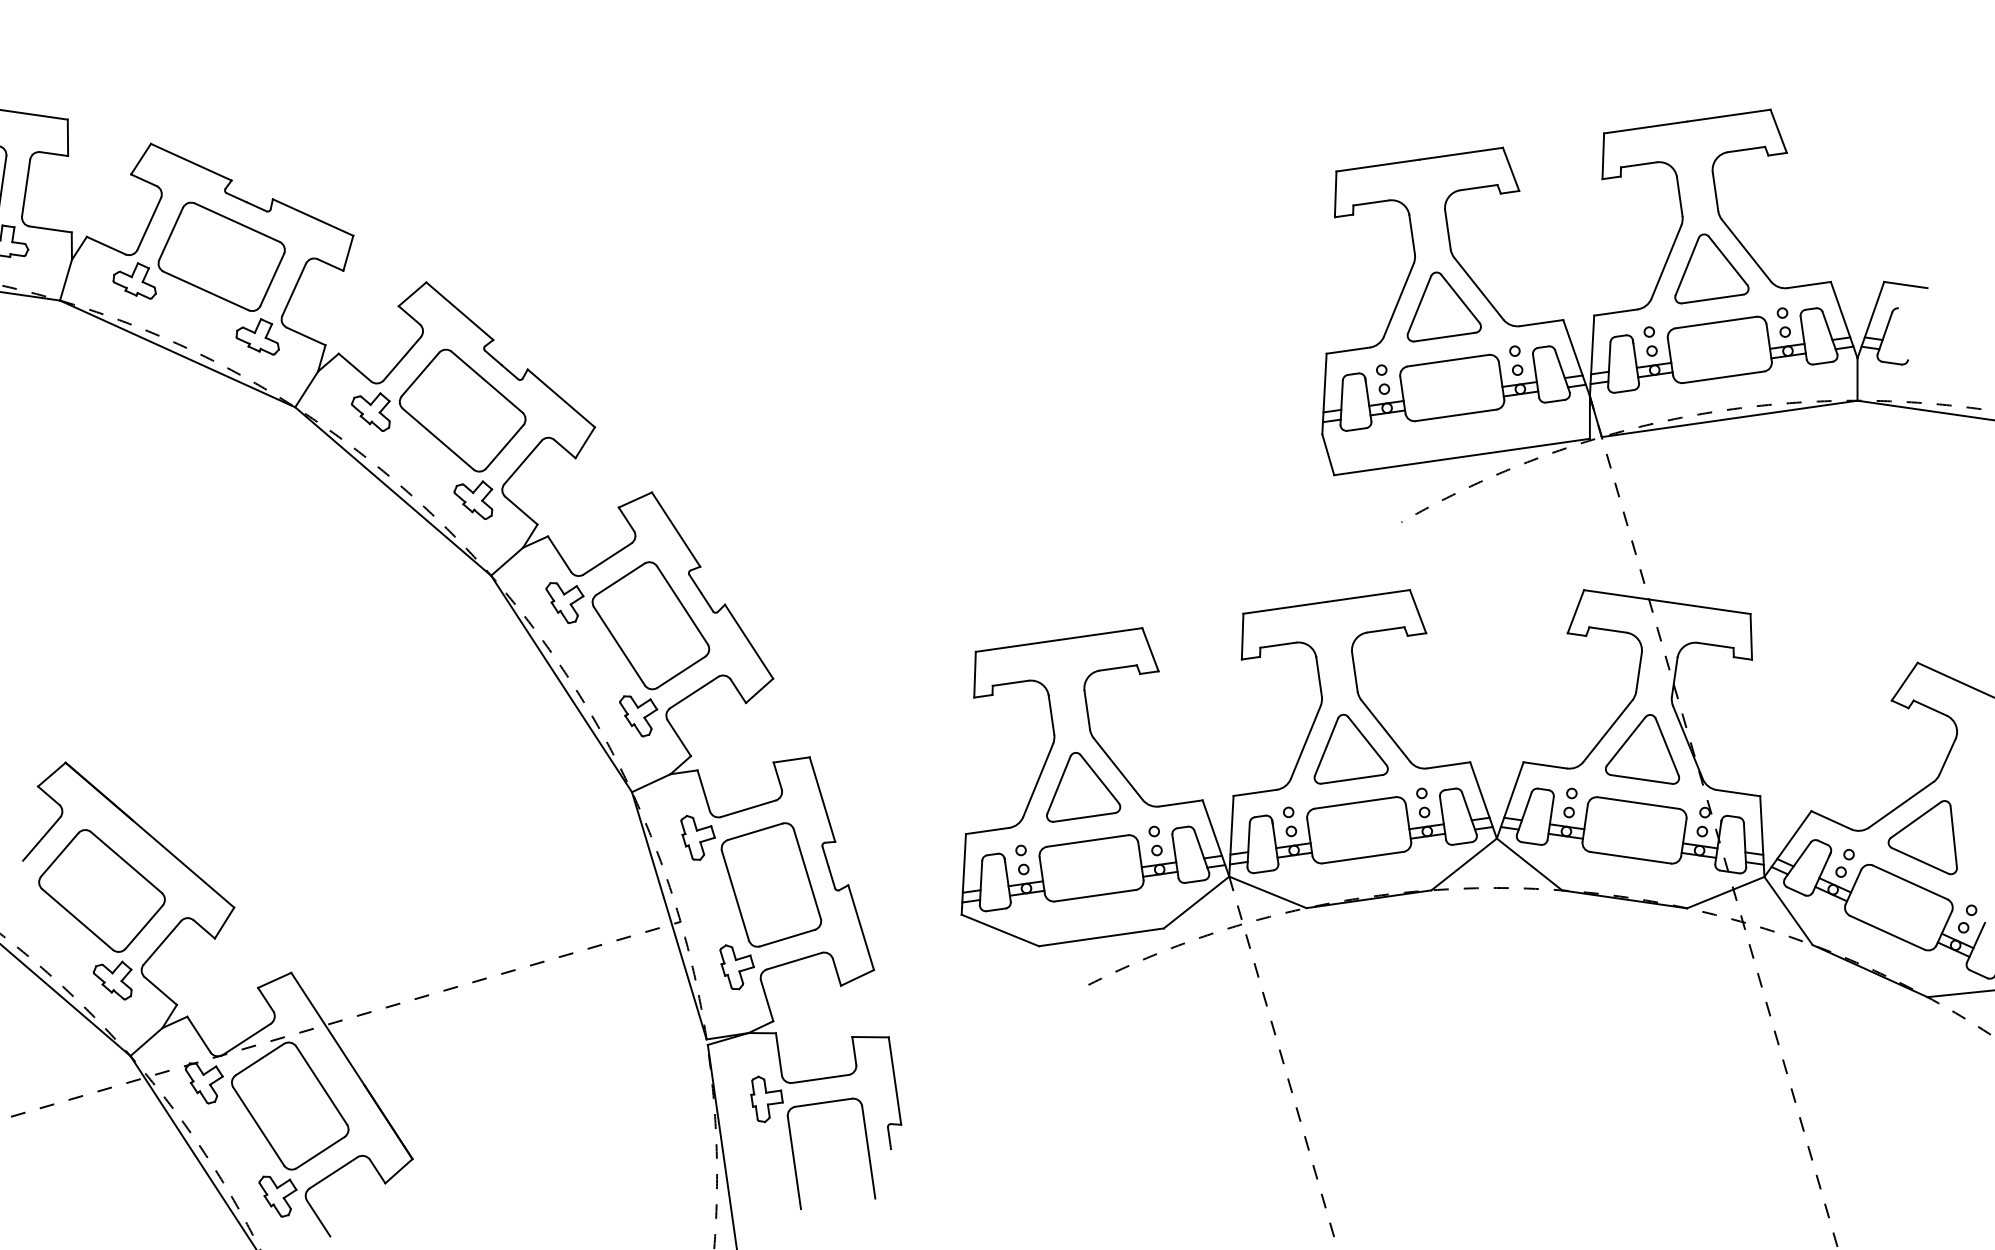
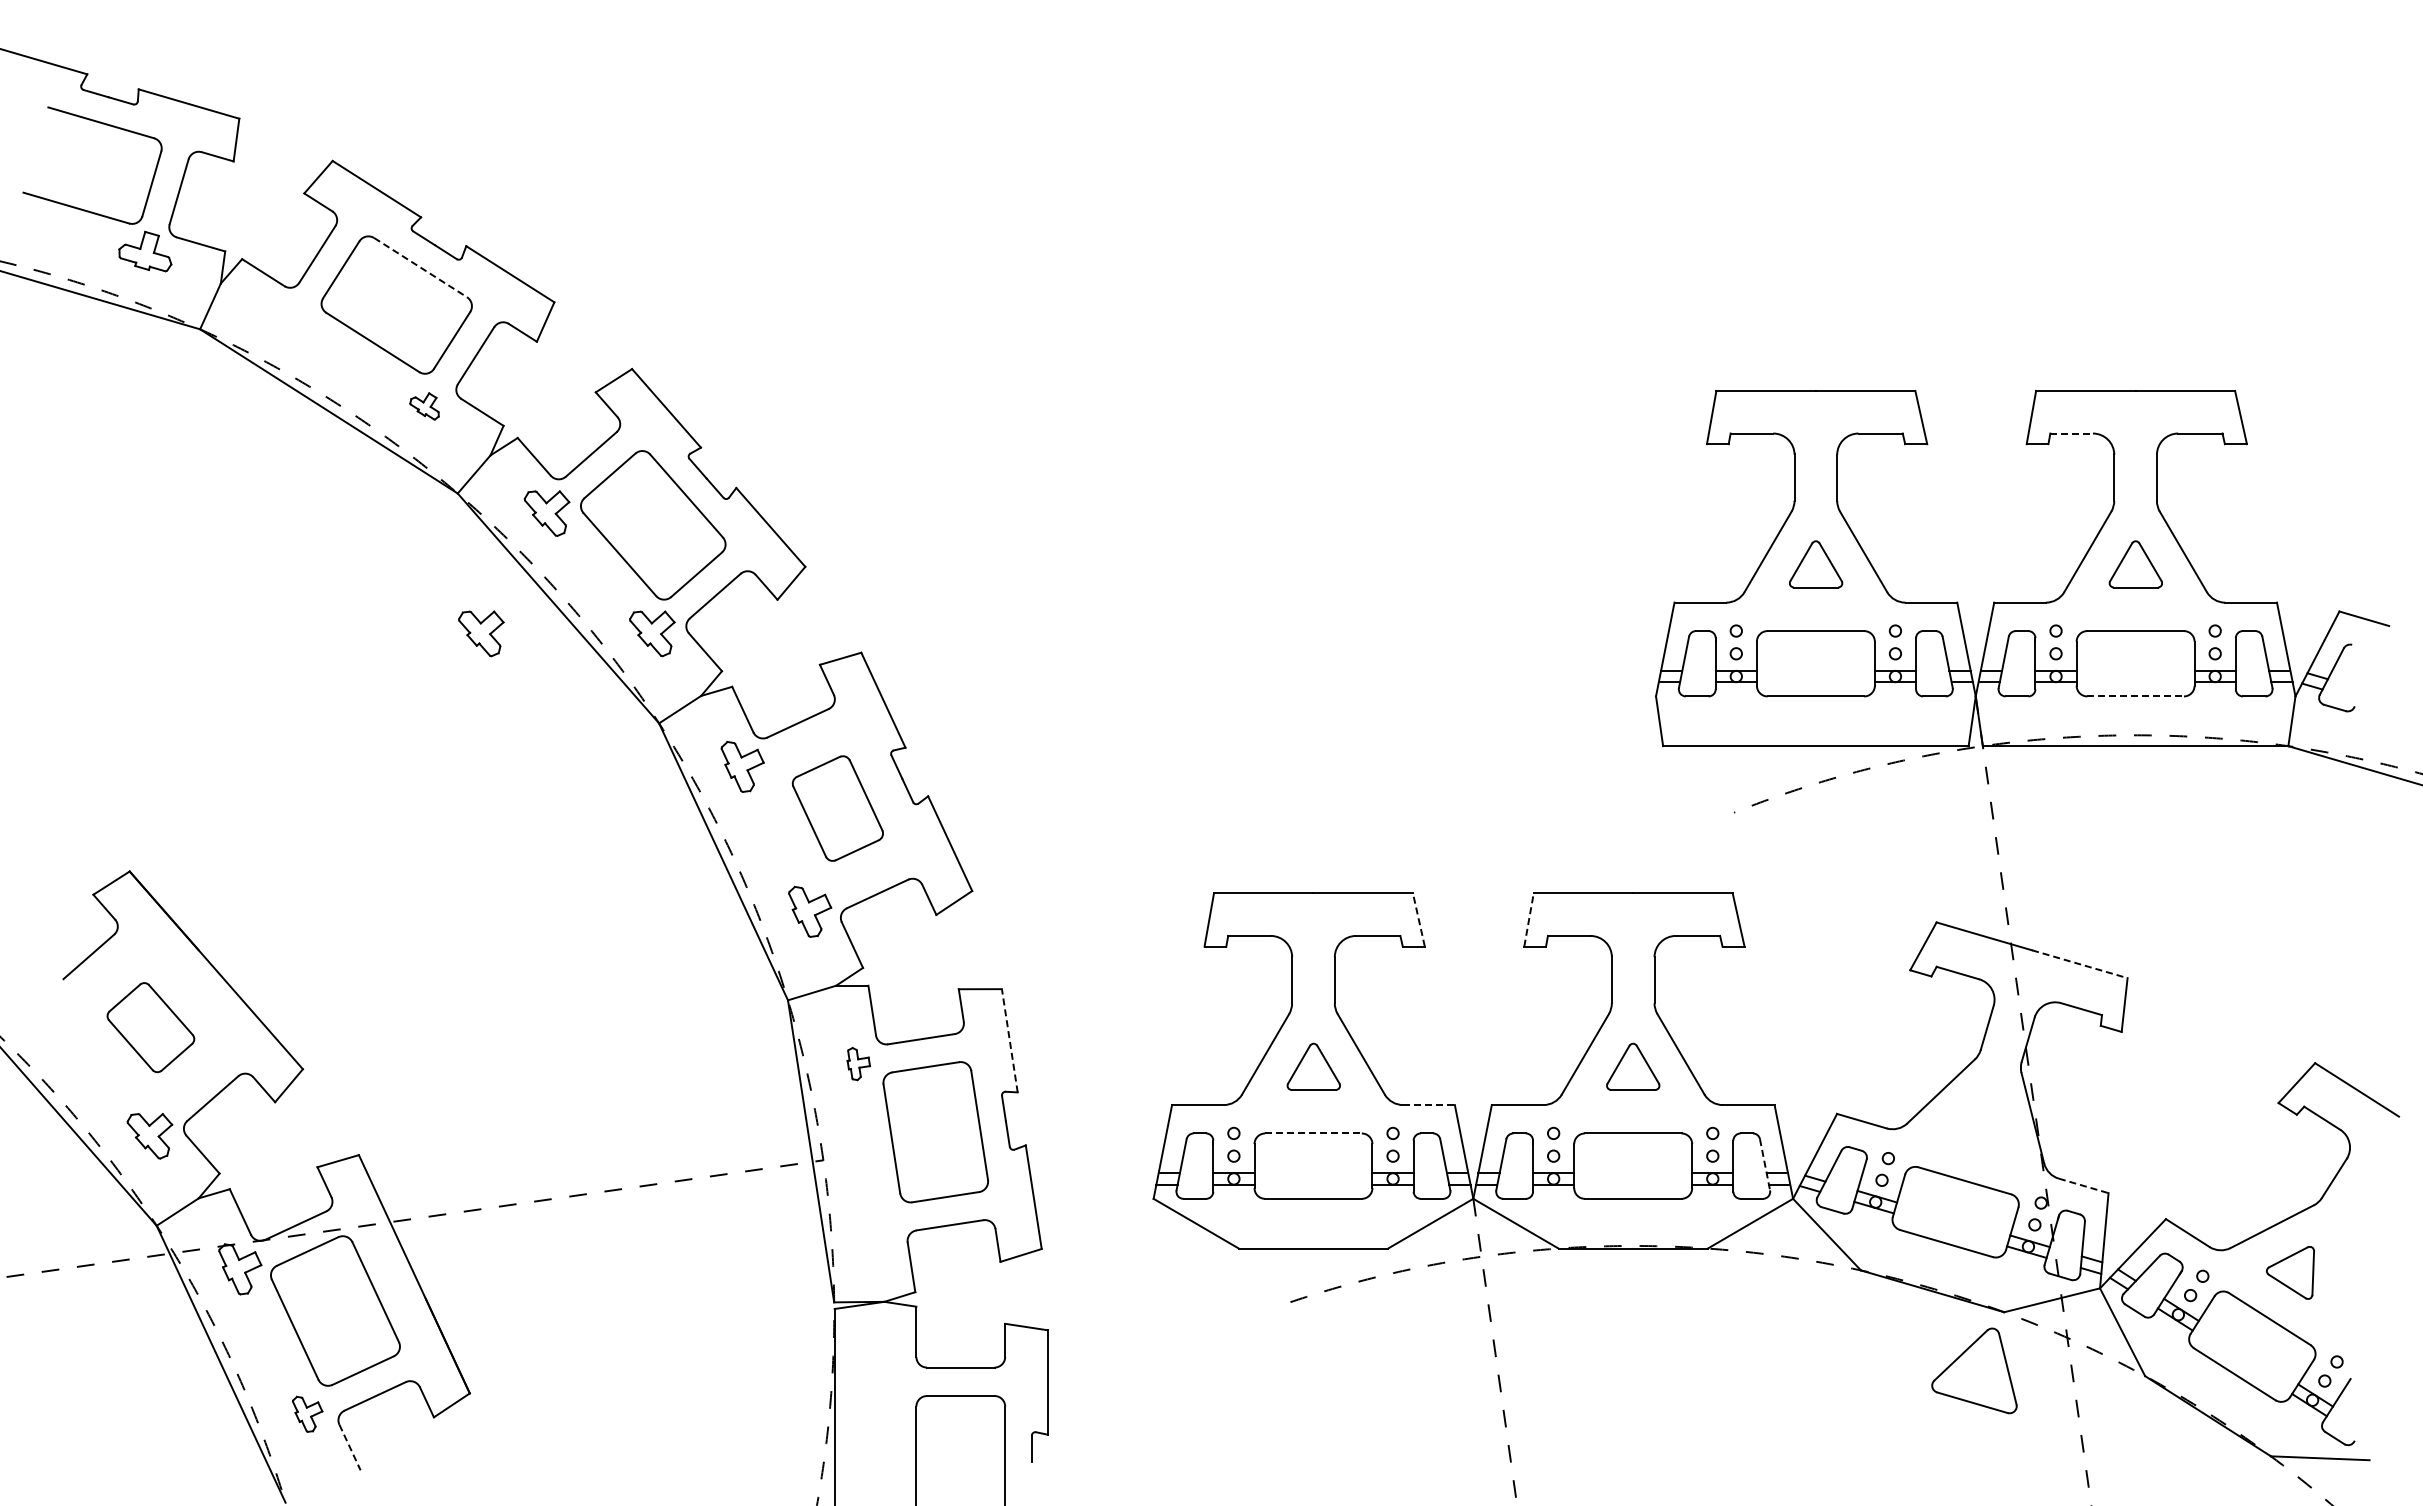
line: (1639, 164) -> (2072, 433), solid -> dashed
line: (237, 222) -> (421, 267), solid -> dashed
part: (1707, 266) -> (2135, 564), size x0.6
part: (133, 282) -> (289, 320), removed
part: (1440, 304) -> (1815, 564), size x0.6
part: (257, 338) -> (424, 406), size x0.6
line: (1724, 377) -> (2136, 696), solid -> dashed
part: (331, 521) -> (481, 633), added
line: (1708, 608) -> (2079, 964), solid -> dashed
part: (650, 625) -> (837, 808), size x0.7
line: (1242, 636) -> (1529, 919), solid -> dashed
line: (1150, 649) -> (1418, 919), solid -> dashed
part: (1346, 746) -> (1632, 1066), size x0.6
part: (1639, 752) -> (1974, 1370), moved
part: (1079, 784) -> (1313, 1066), size x0.6
line: (1738, 792) -> (2083, 1185), solid -> dashed
line: (822, 799) -> (1009, 1040), solid -> dashed
line: (1181, 803) -> (1429, 1105), solid -> dashed
line: (1469, 813) -> (1765, 1165), solid -> dashed
part: (698, 836) -> (858, 1063), size x0.6
part: (1921, 840) -> (2290, 1272), size x0.6
line: (1087, 841) -> (1313, 1133), solid -> dashed
part: (101, 890) -> (150, 1027), size x0.6
part: (737, 966) -> (882, 1222), removed
part: (766, 1098) -> (894, 1381), removed
part: (279, 1196) -> (307, 1414), size x0.7
line: (319, 1219) -> (350, 1448), solid -> dashed

